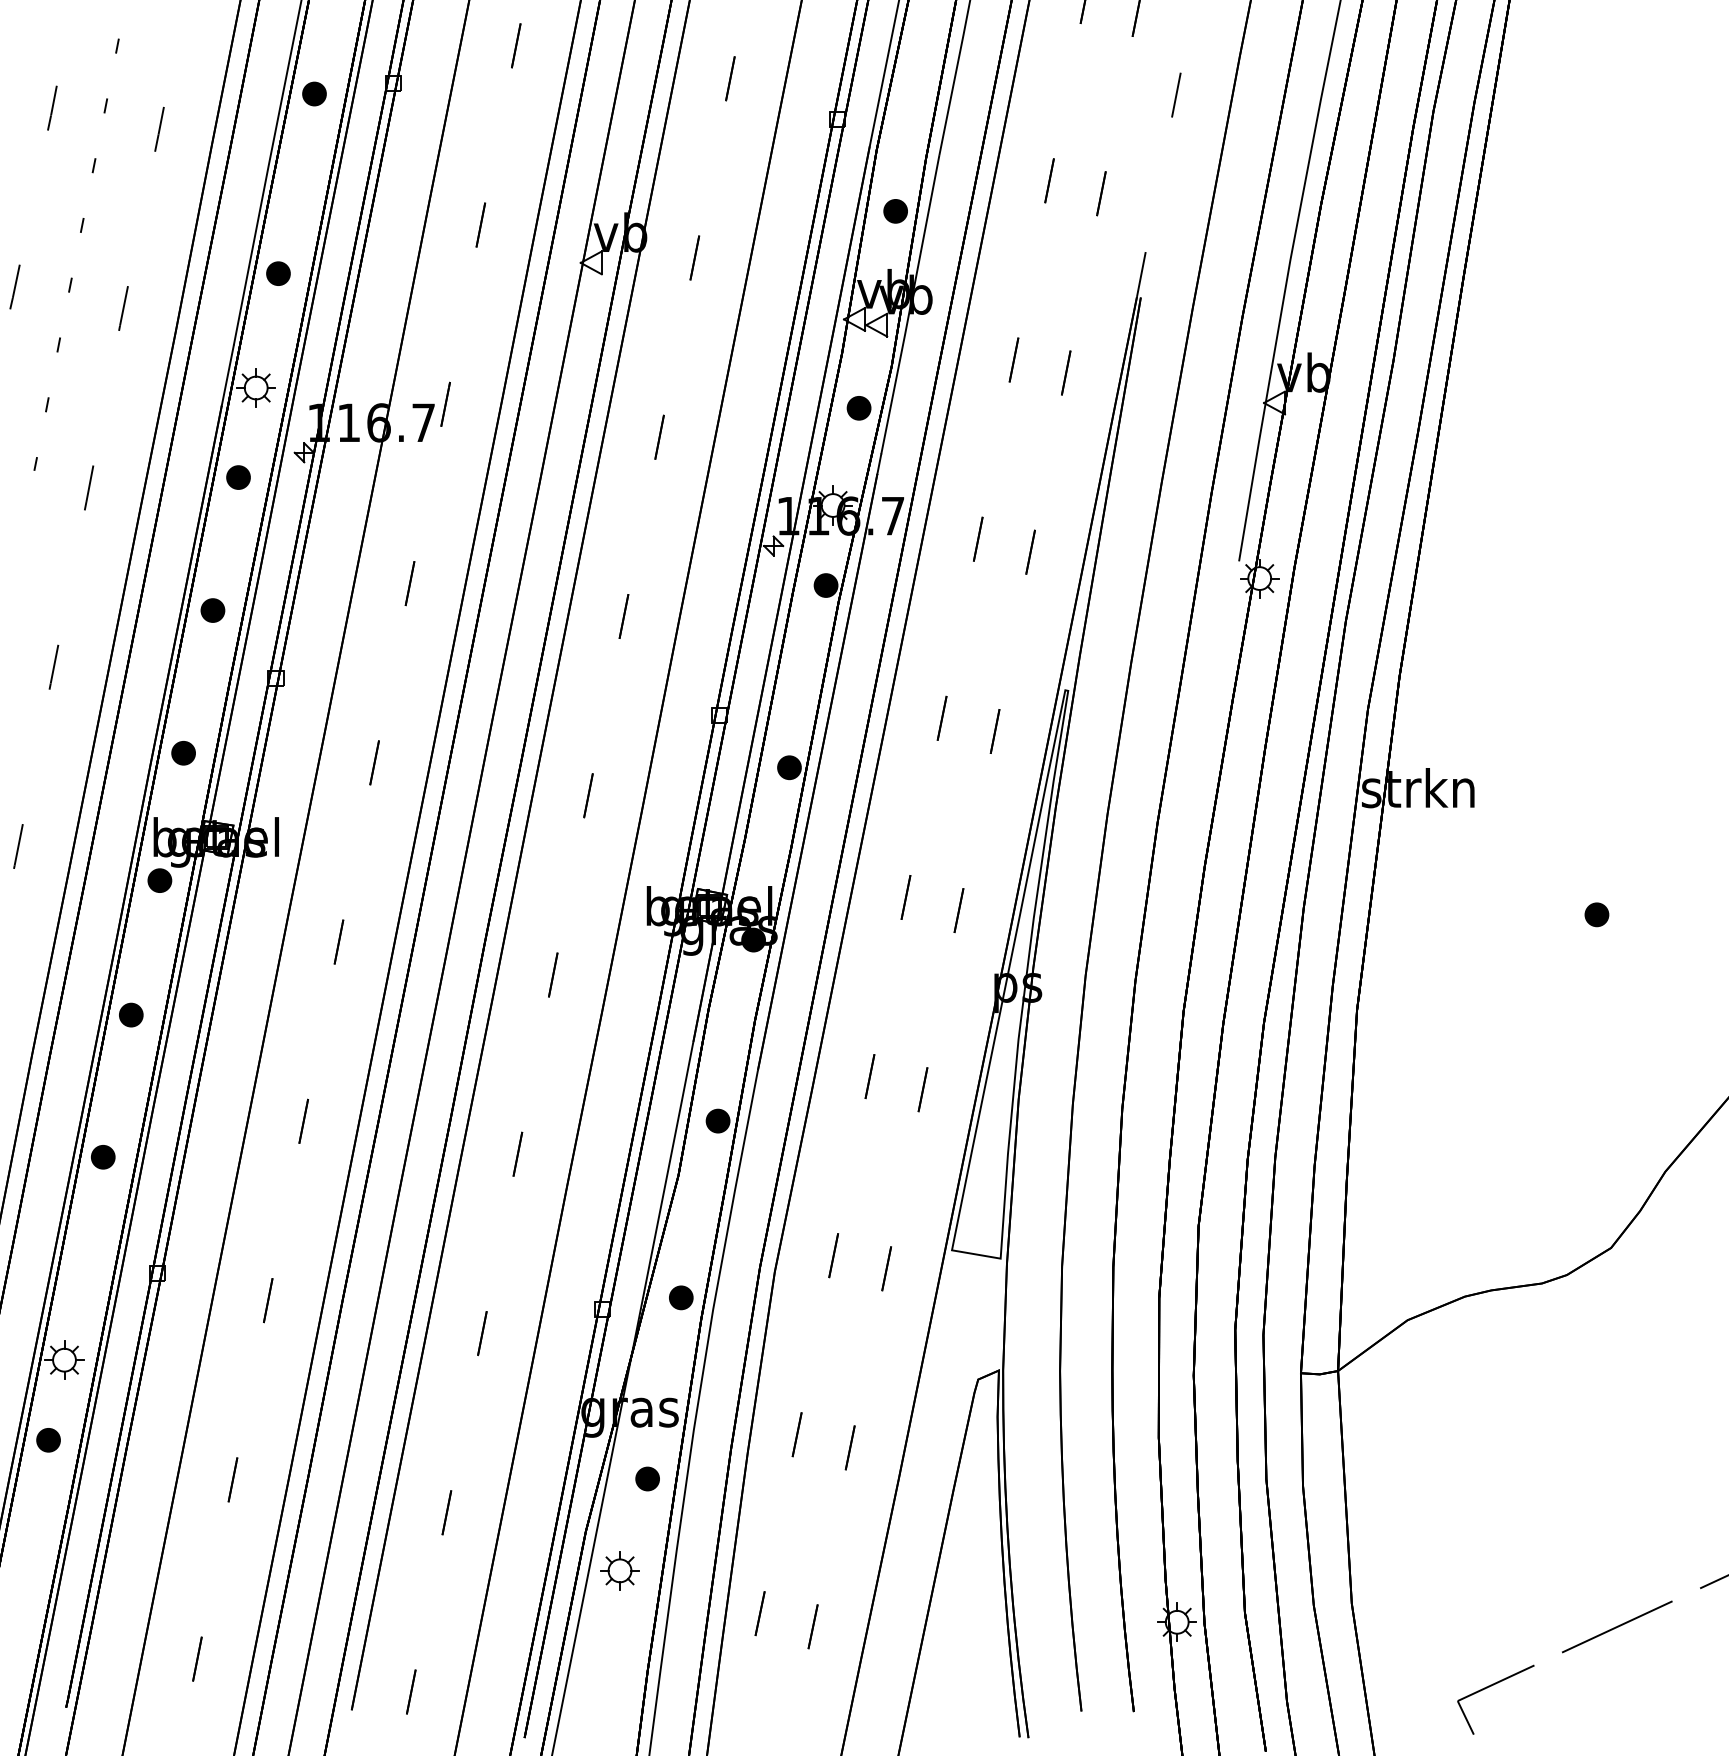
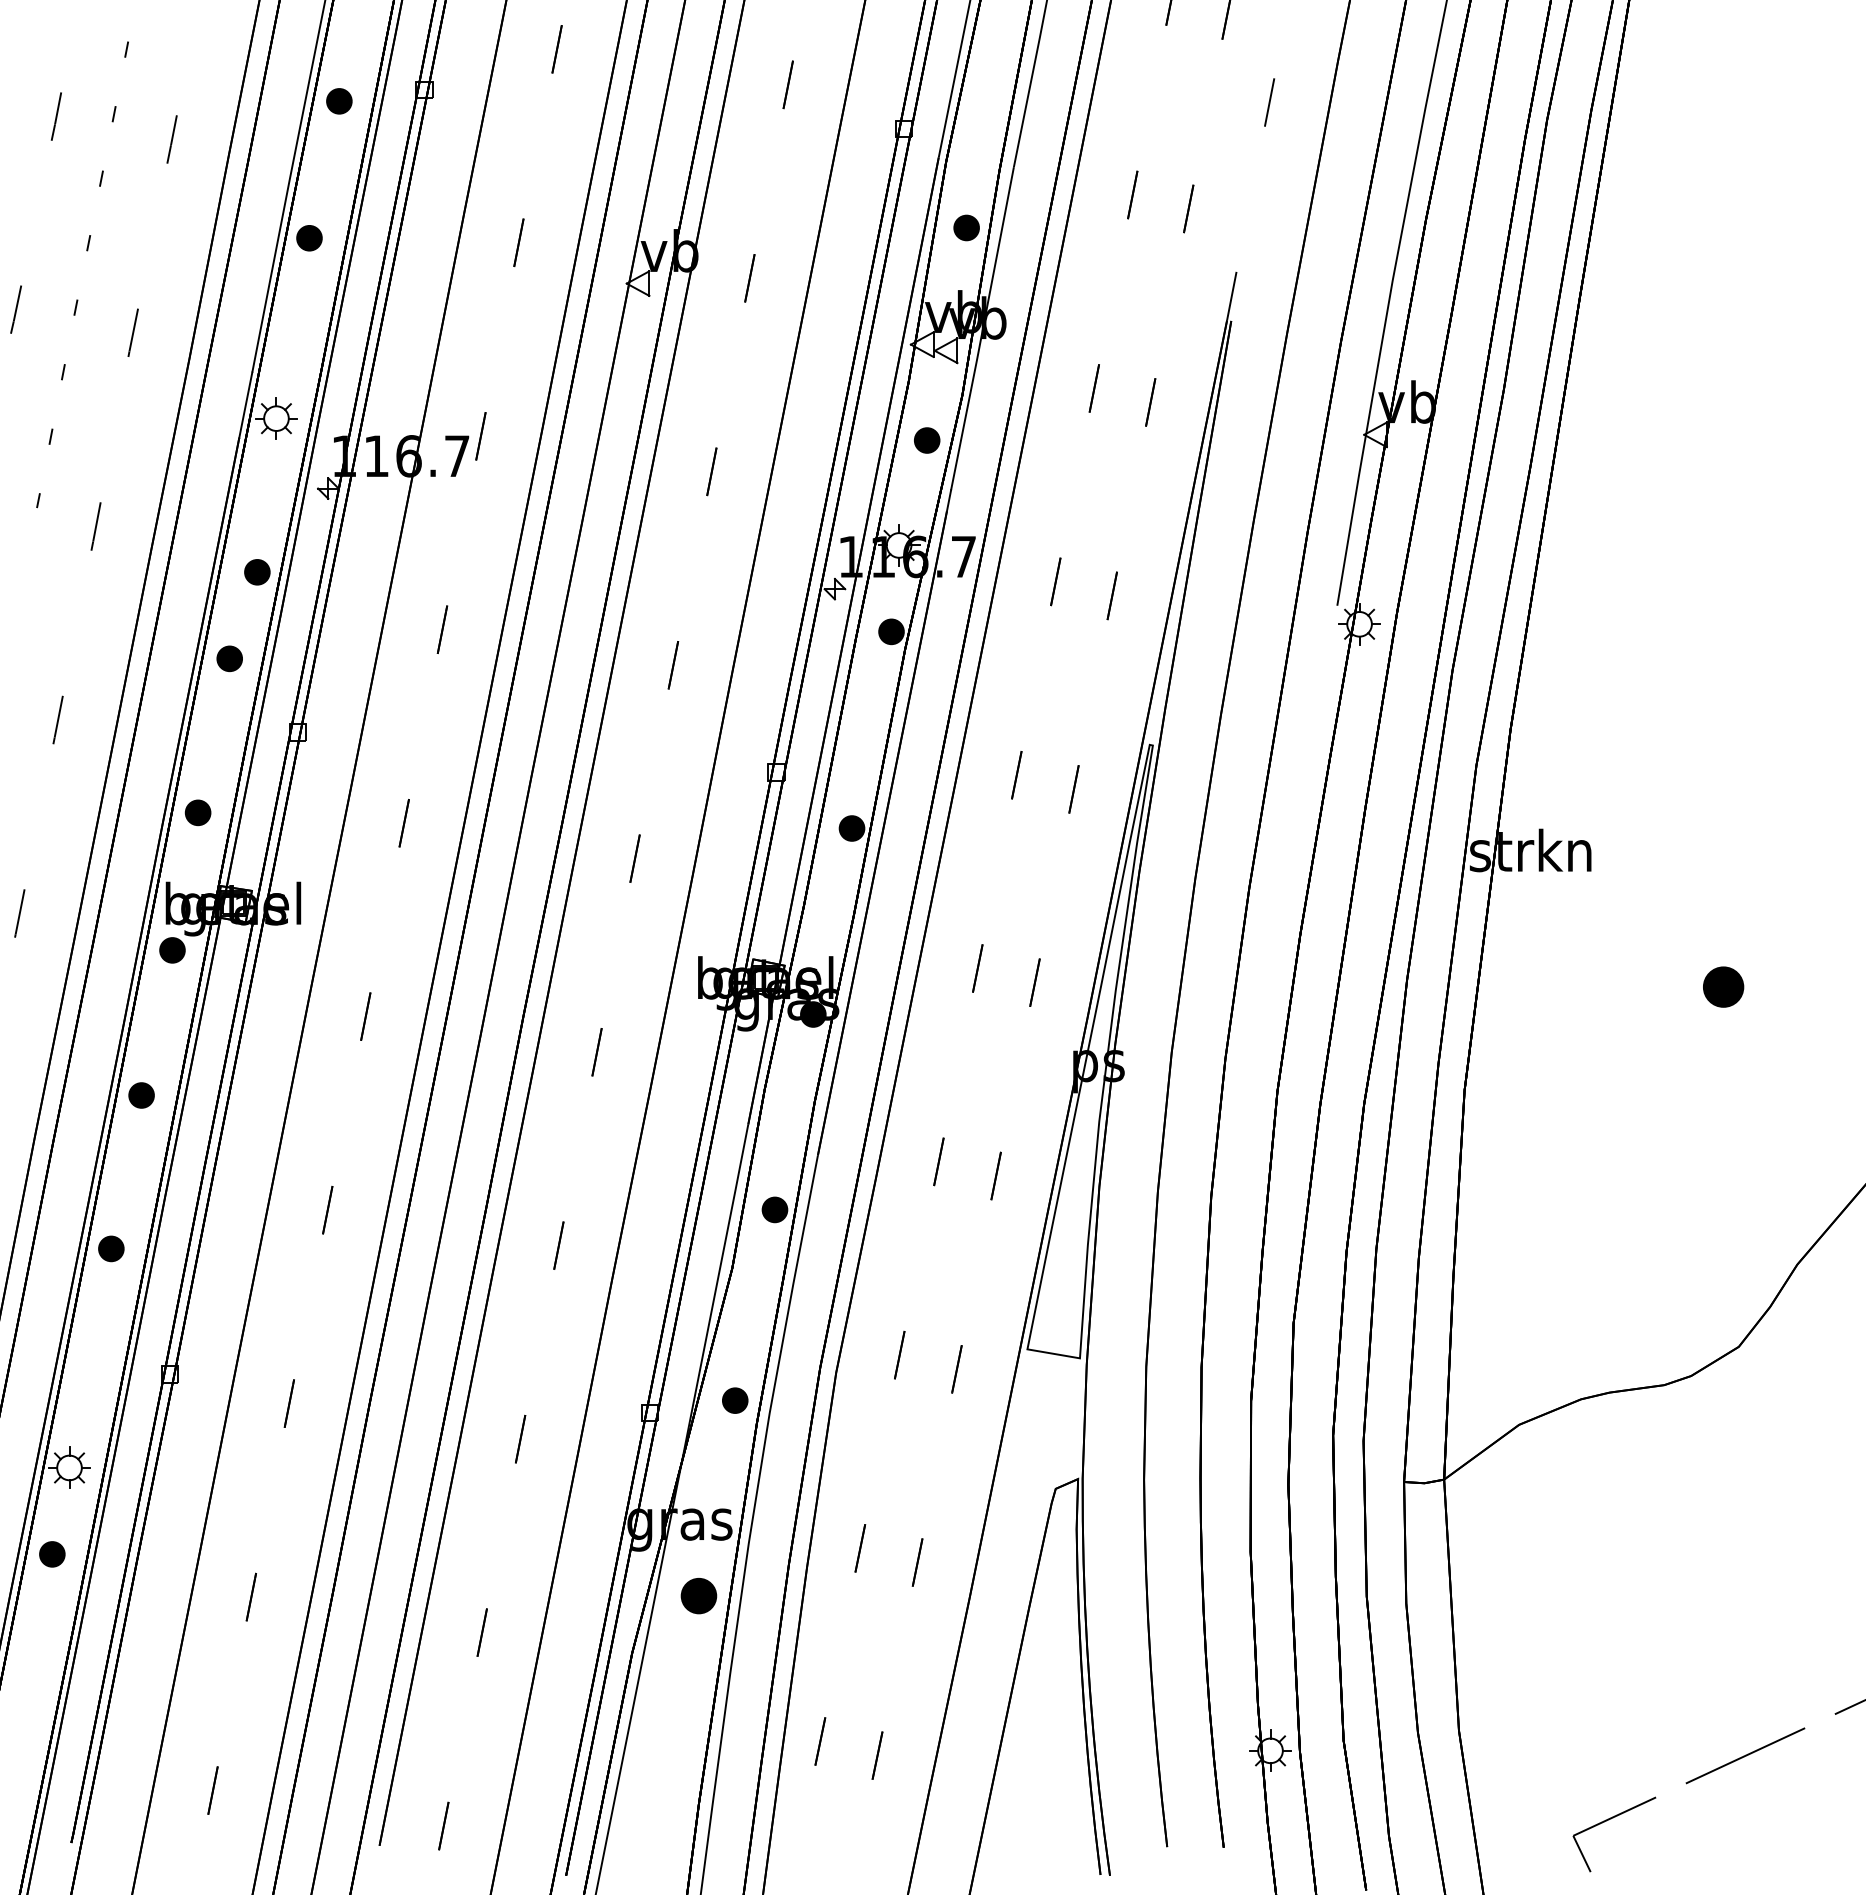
part: (278, 273) -> (309, 238), moved
part: (238, 477) -> (257, 572), moved
part: (1596, 915) -> (1723, 987), size x1.6
part: (647, 1479) -> (698, 1596), size x1.4
part: (620, 1571) -> (669, 1695), removed

